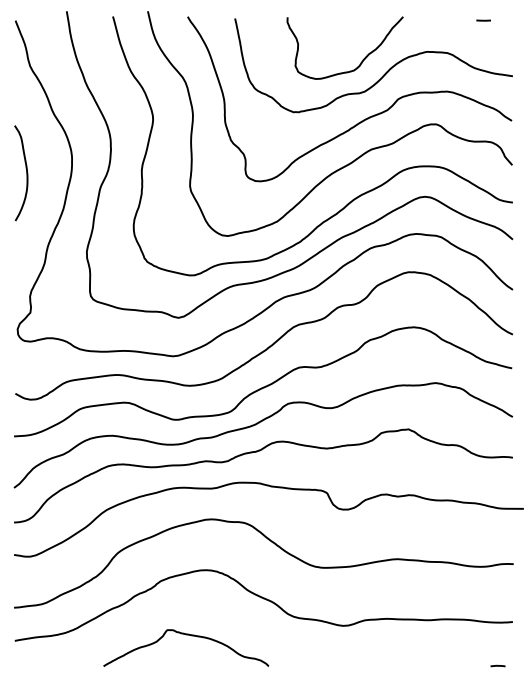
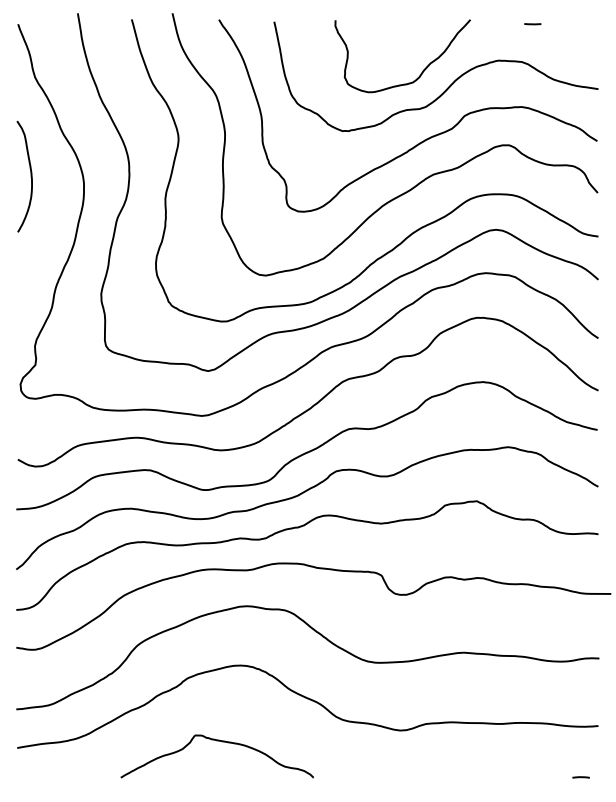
line: (483, 20) -> (532, 24), moved
curve: (26, 173) -> (30, 176), moved

